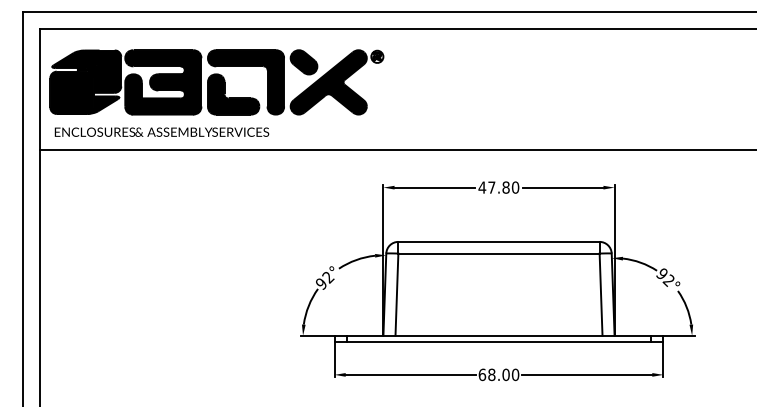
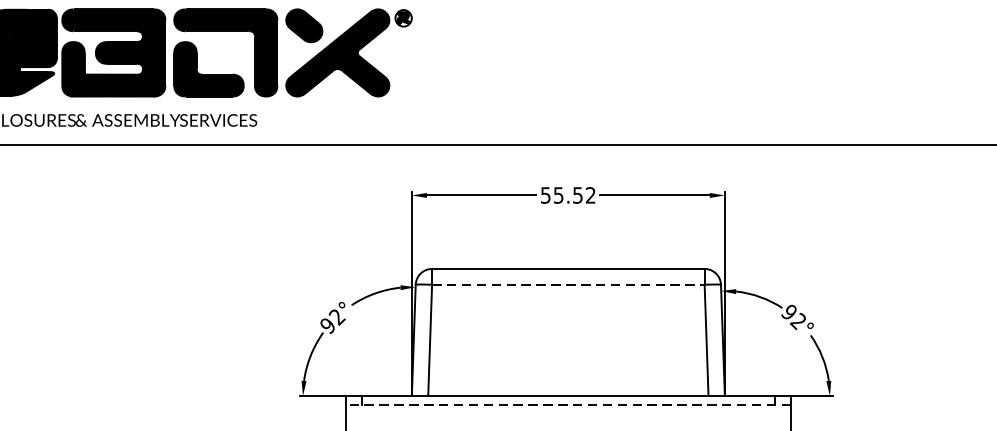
text: (498, 187) -> (567, 195), 47.80 -> 55.52
line: (499, 253) -> (569, 284), solid -> dashed
line: (498, 342) -> (567, 405), solid -> dashed

